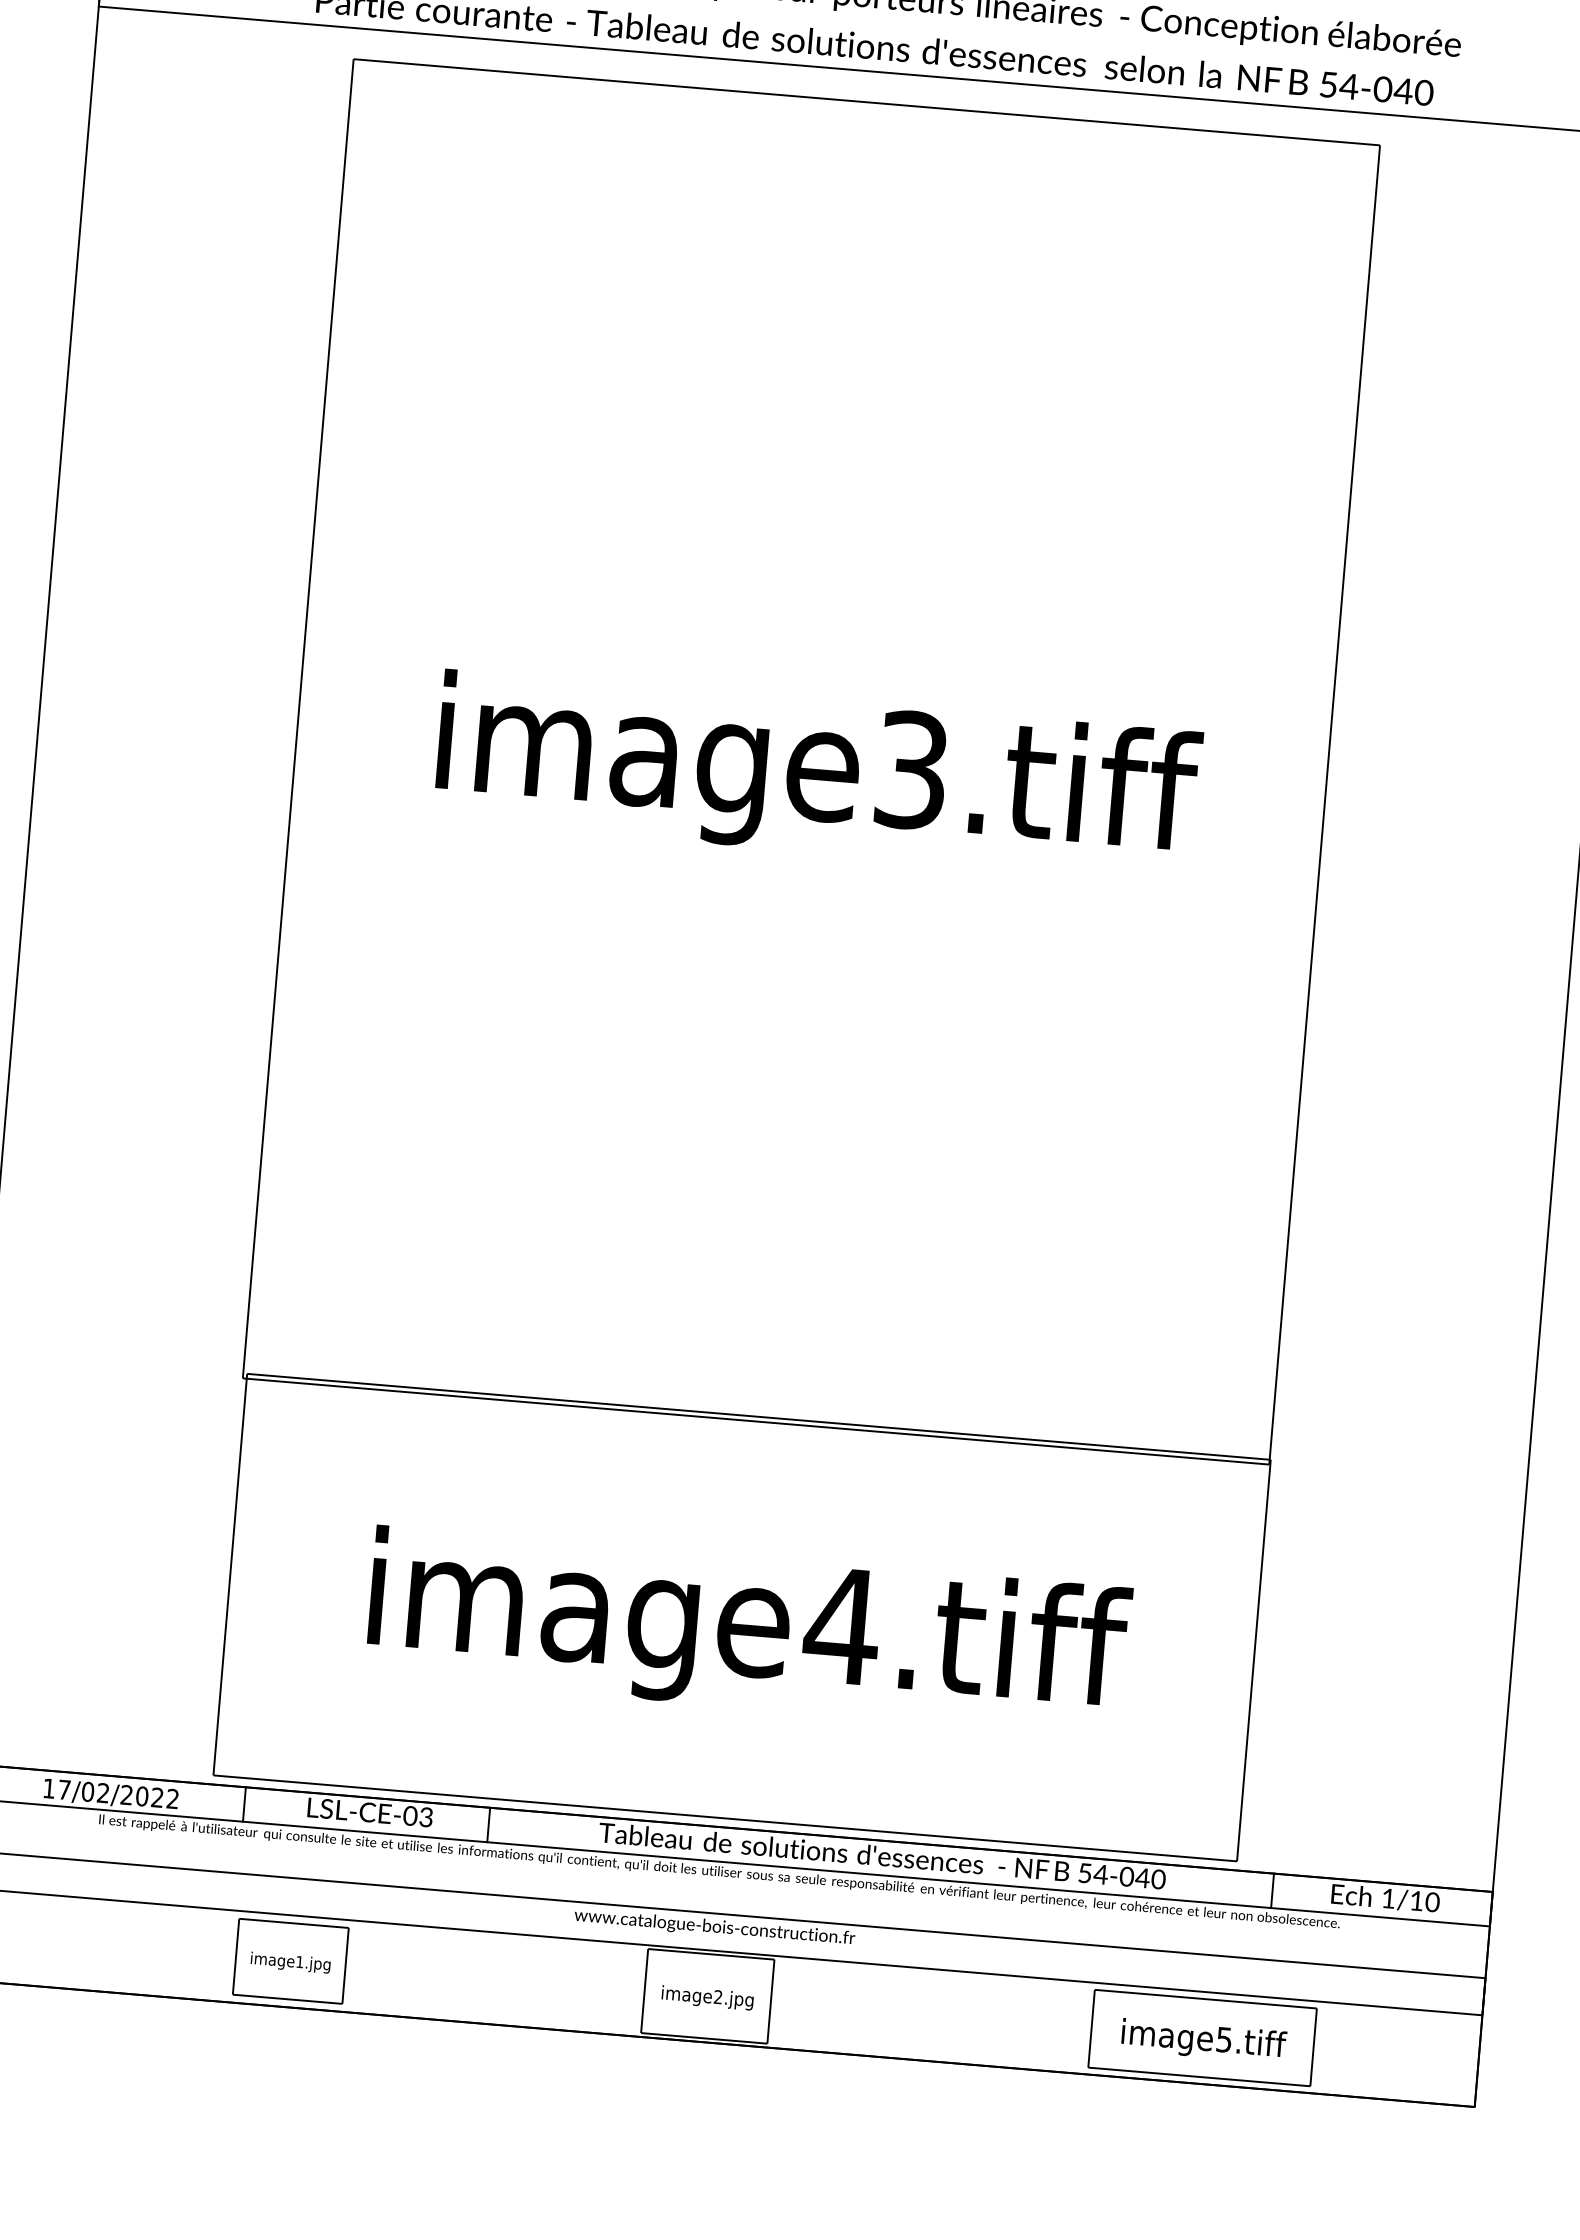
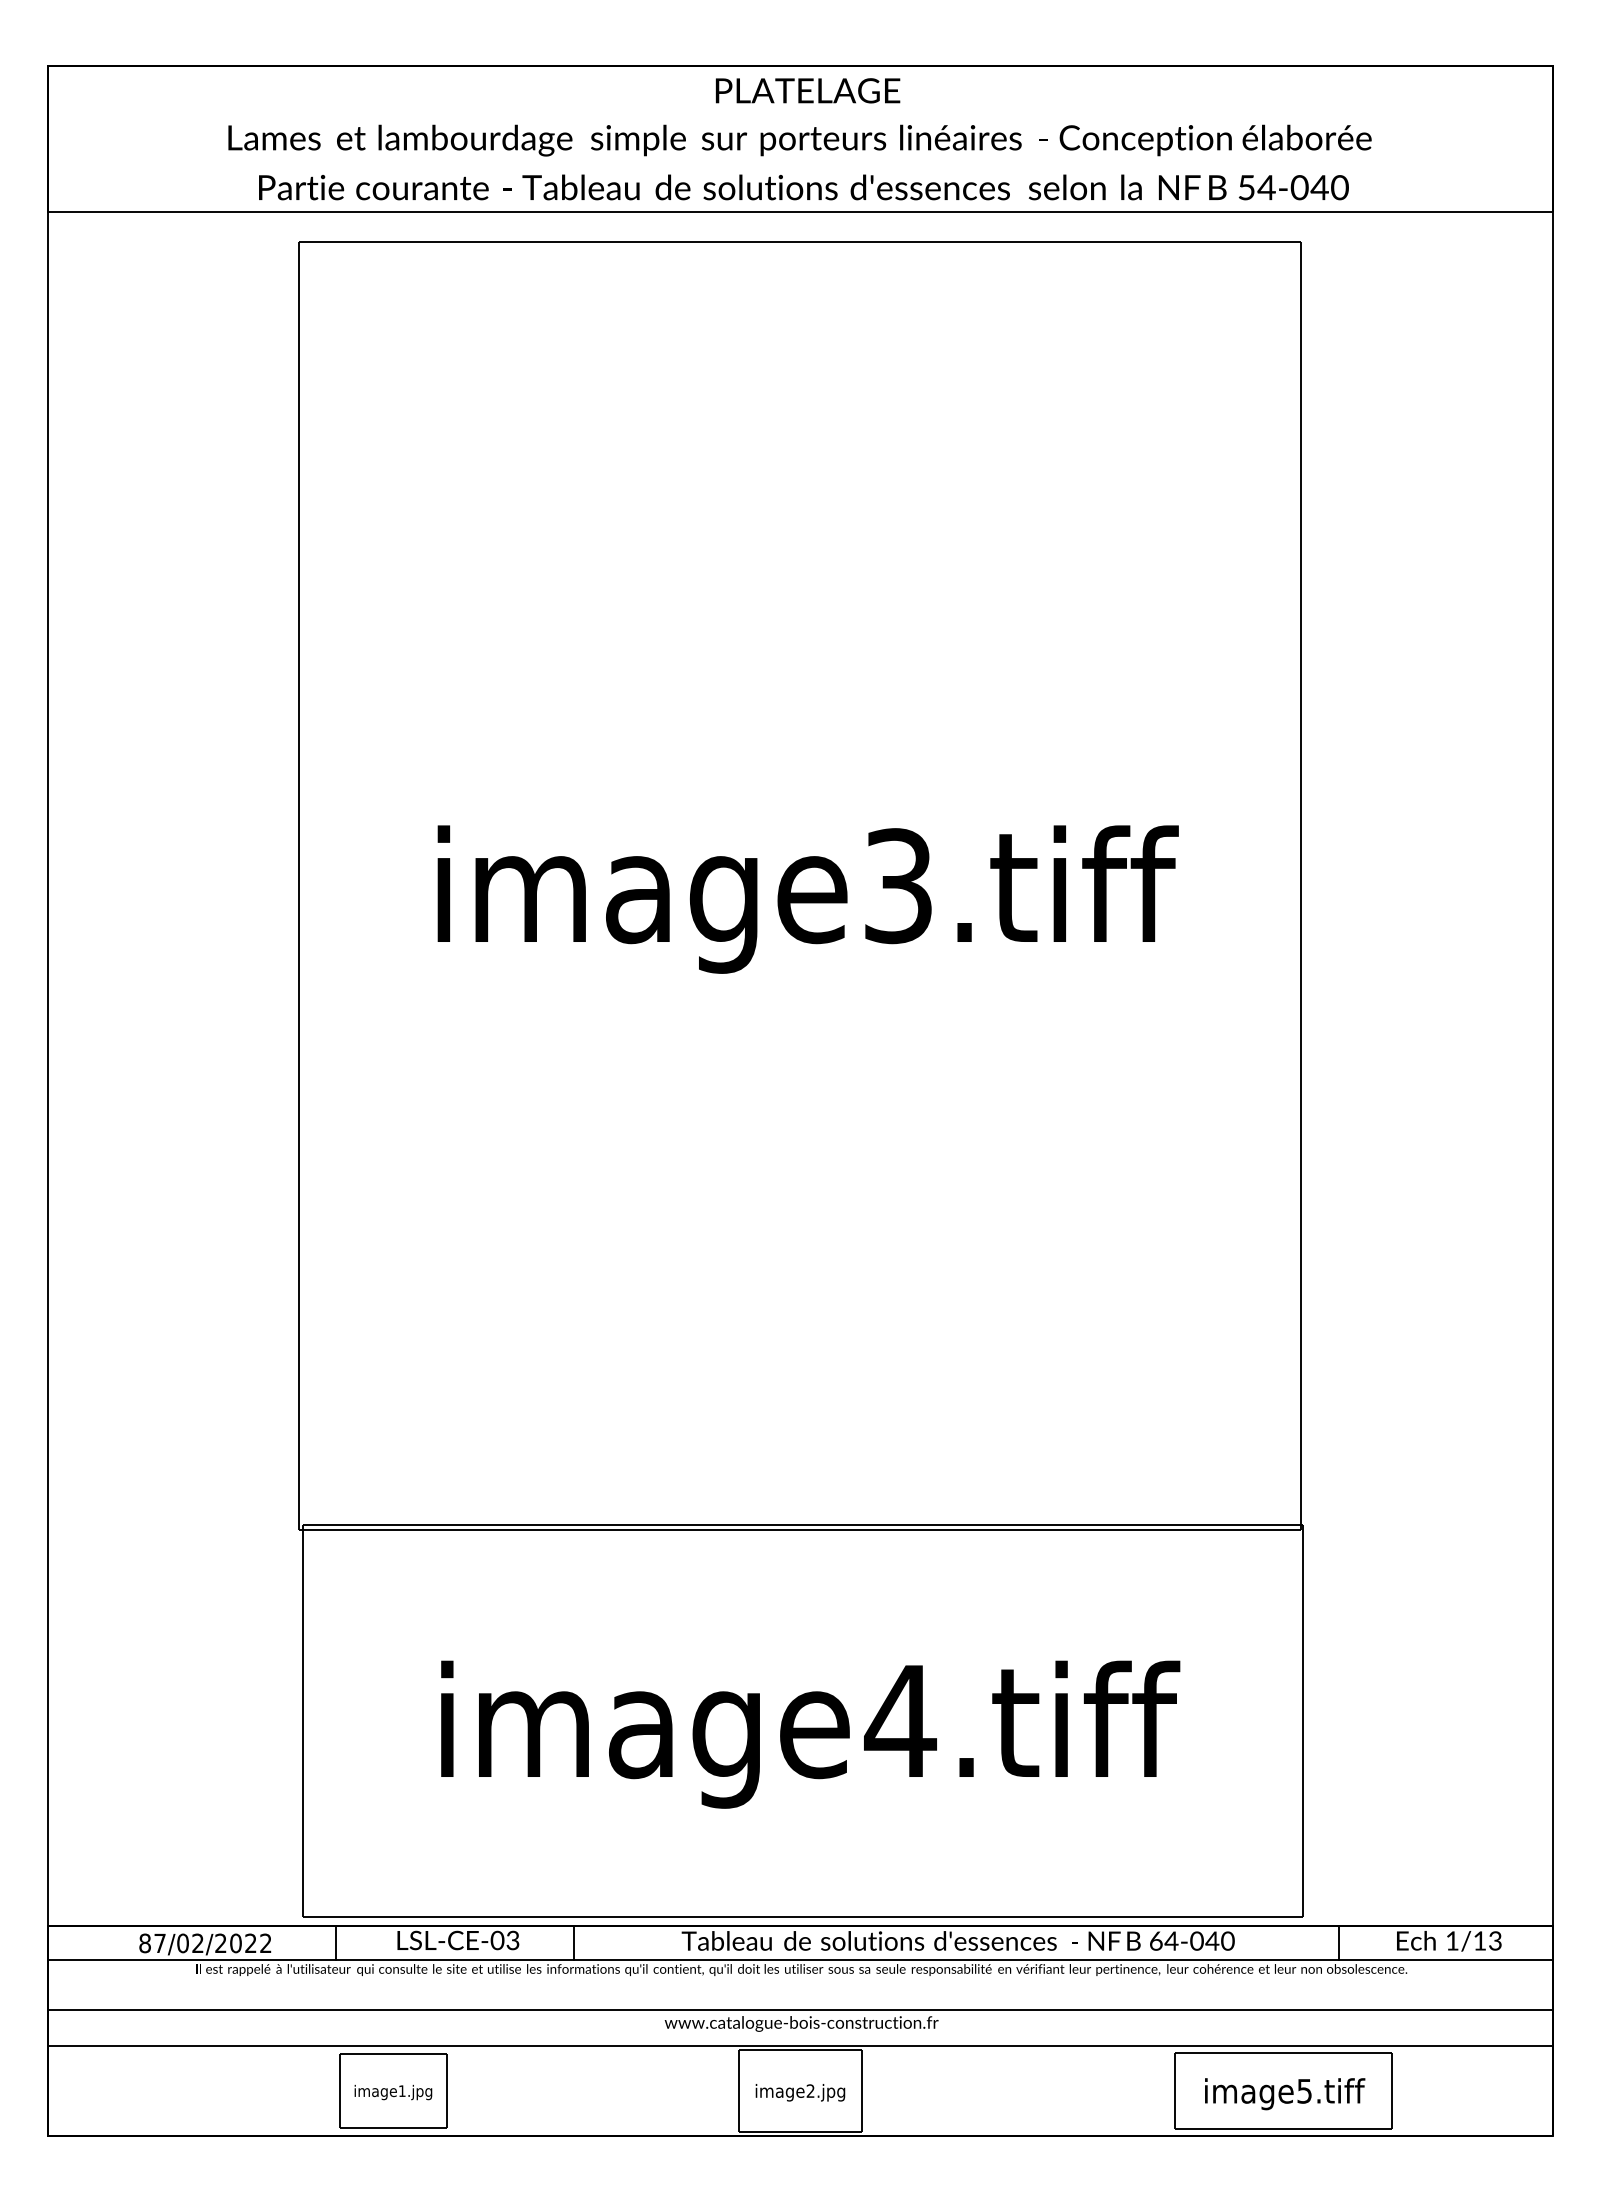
text: (48, 1788) -> (144, 1943), 17/02/2022 -> 87/02/2022
text: (1085, 1872) -> (1156, 1940), 54-040 -> 64-040
text: (1432, 1901) -> (1495, 1940), 1/10 -> 1/13

